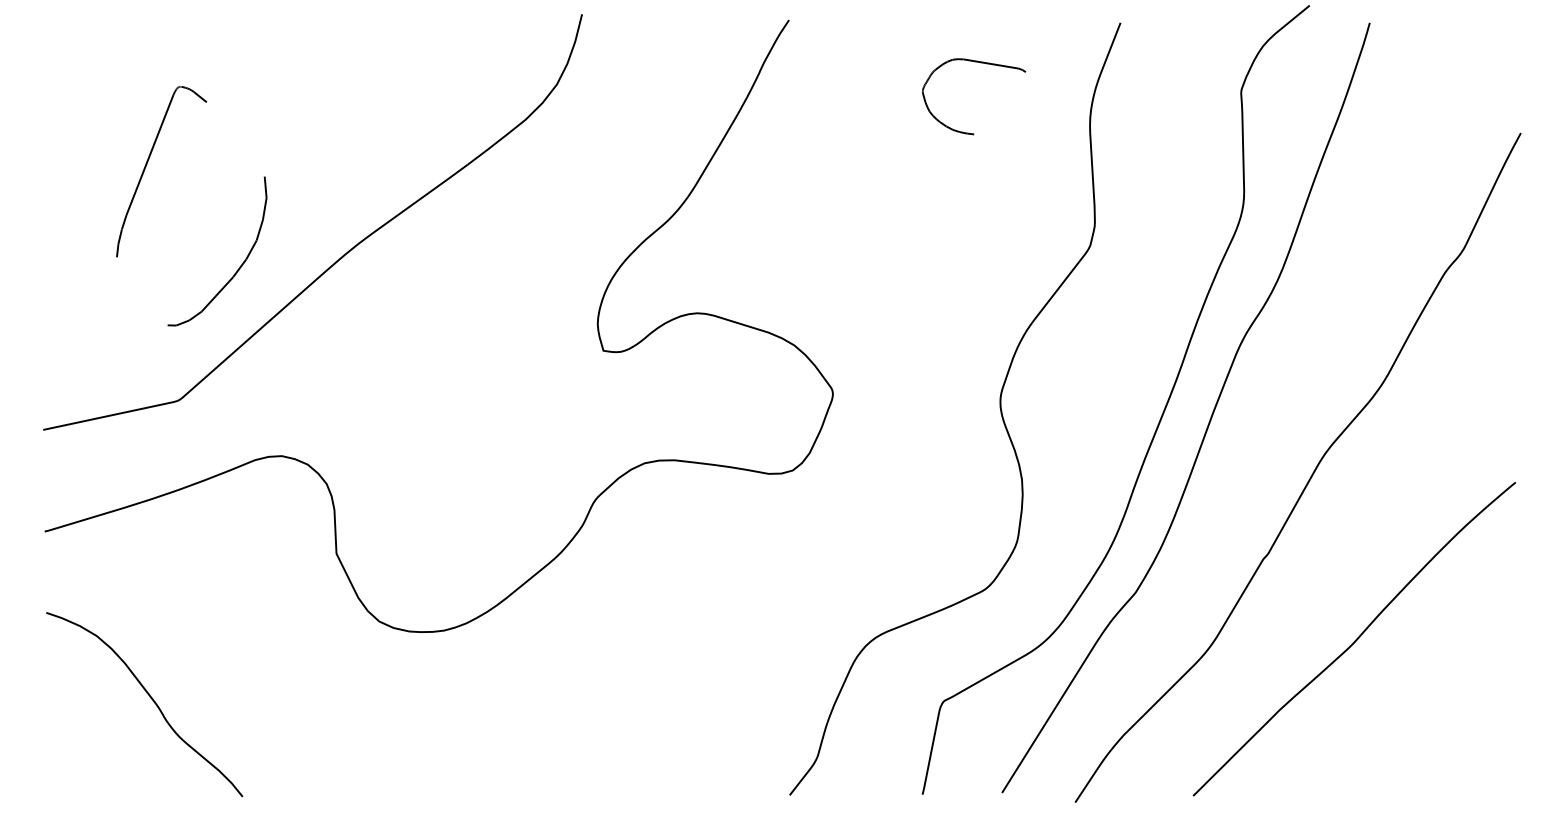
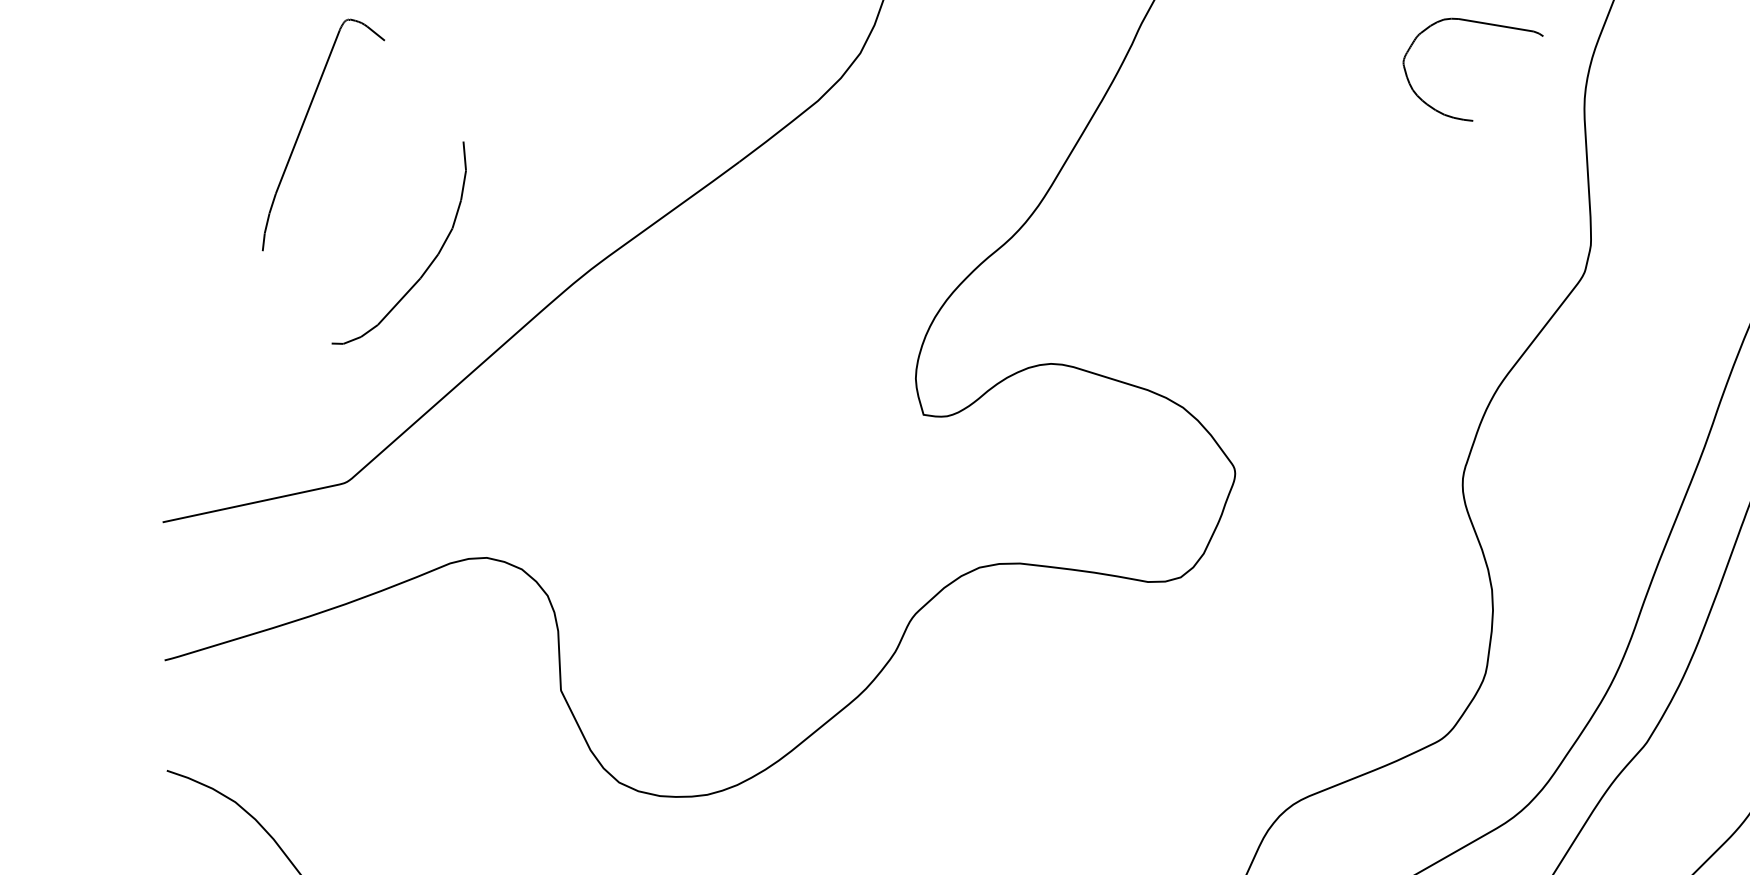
part: (980, 63) -> (1481, 24), moved
part: (139, 185) -> (293, 153), moved

